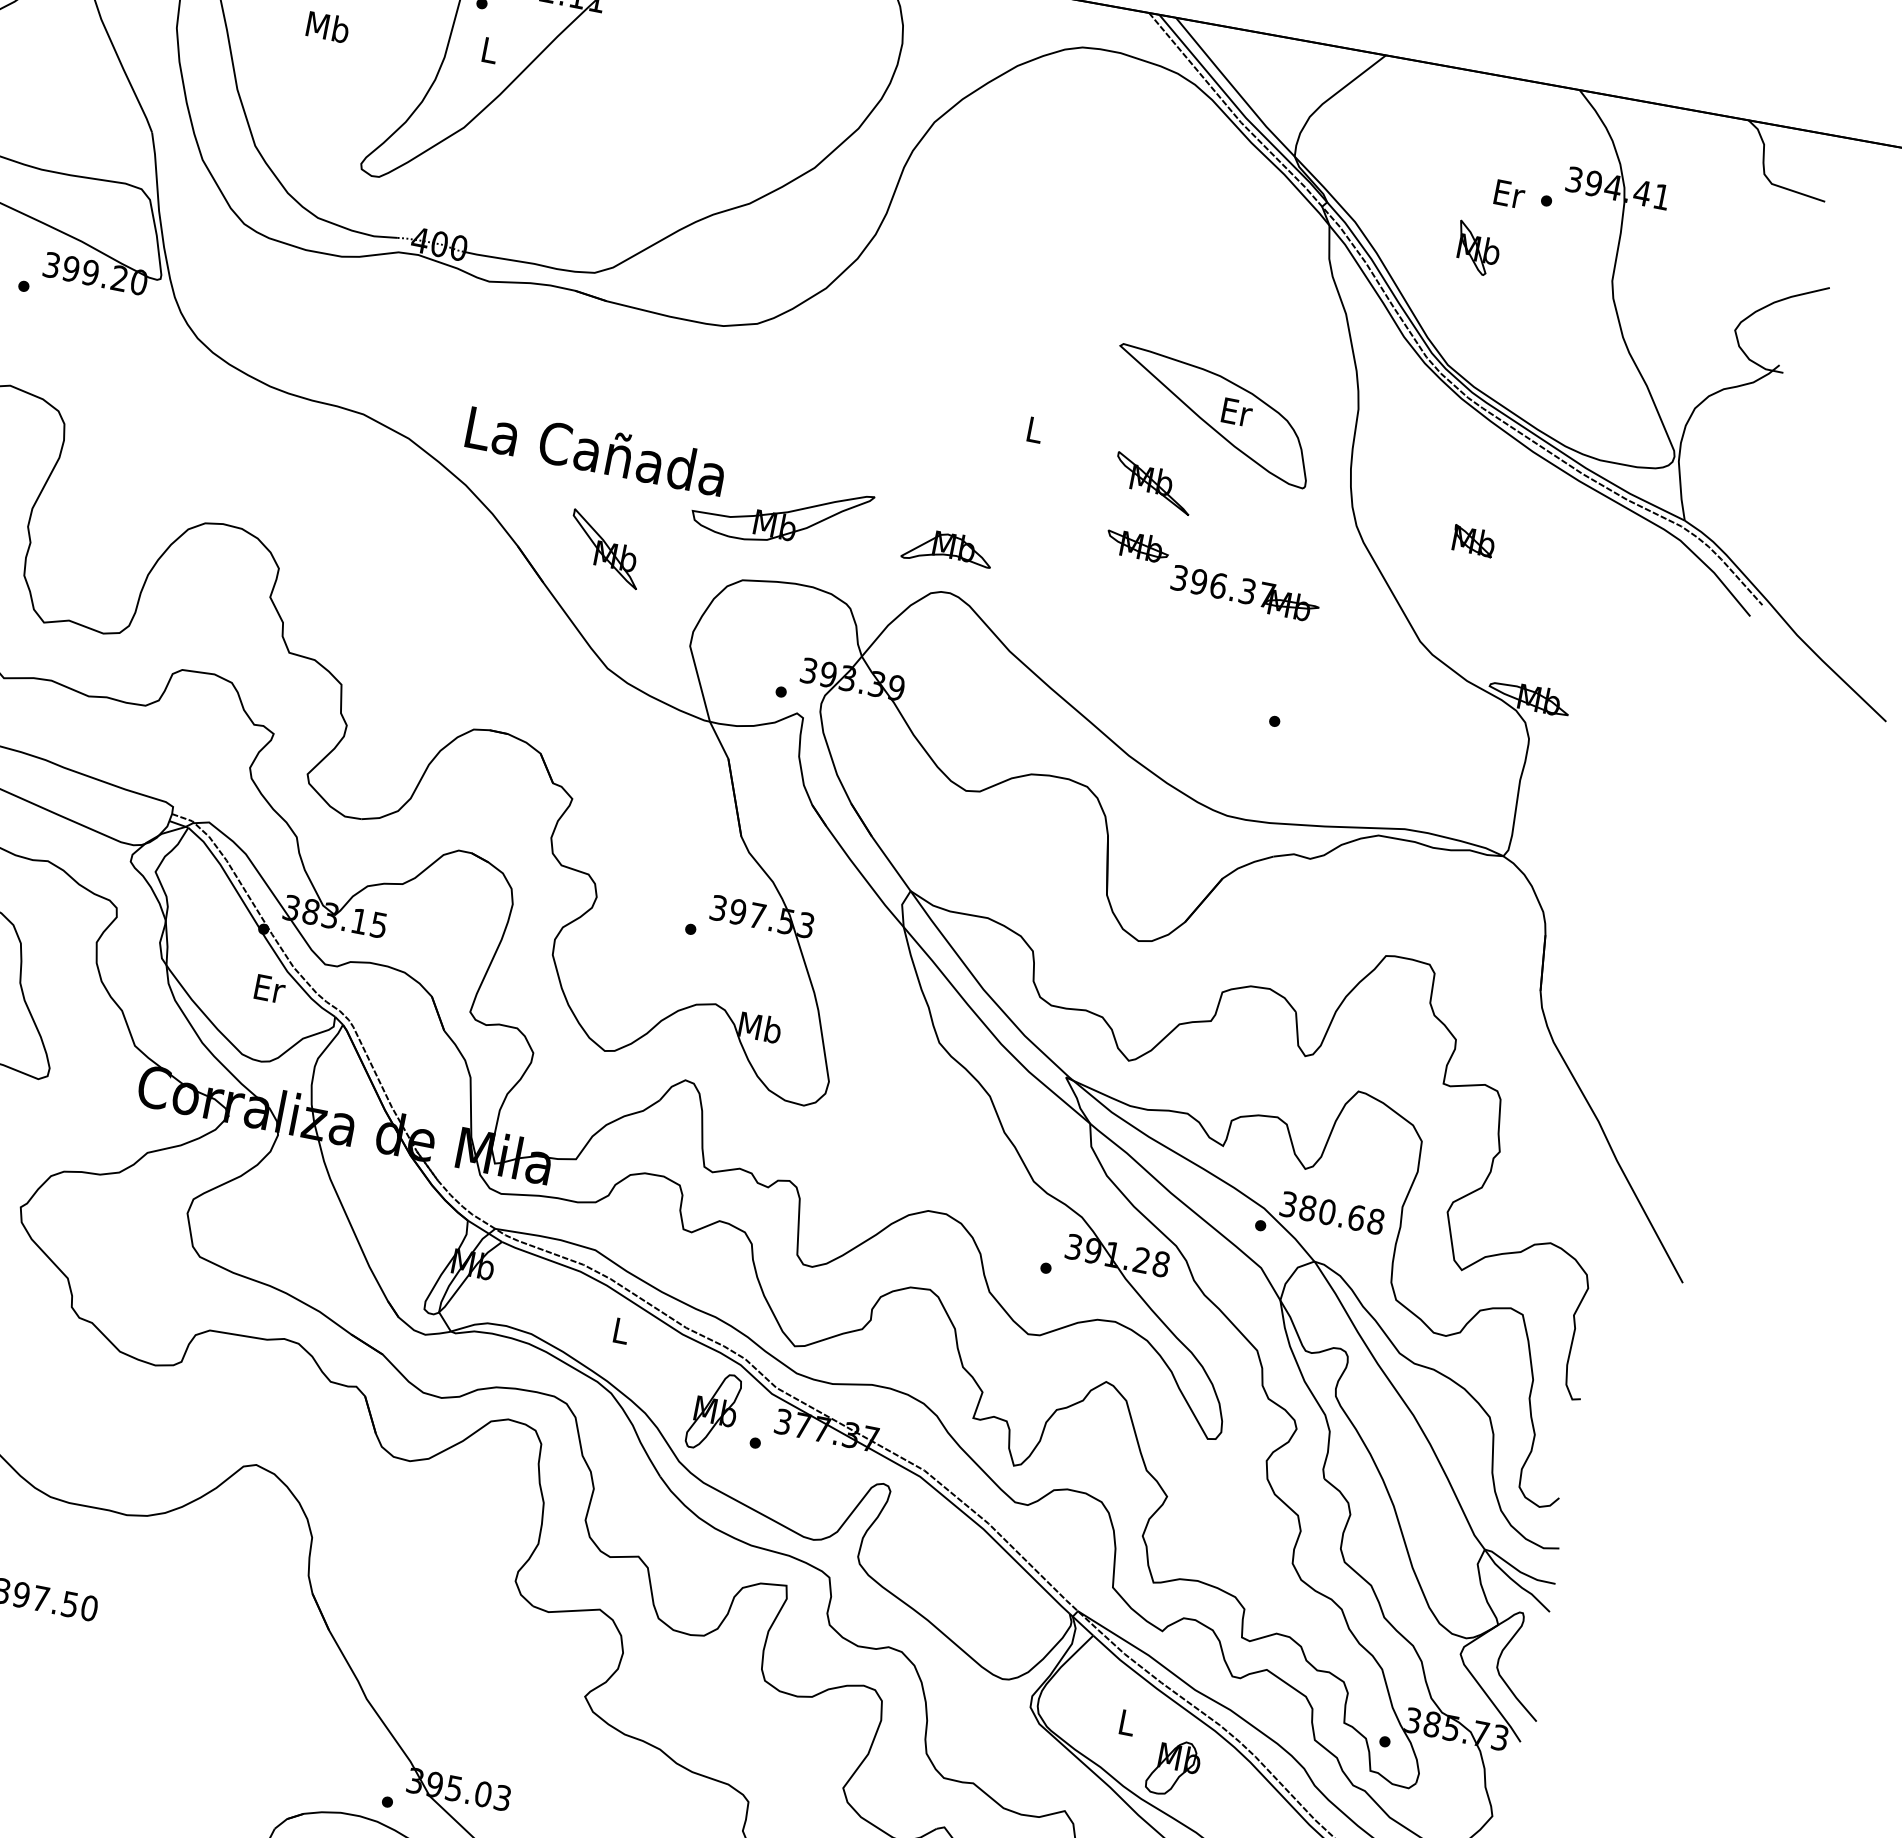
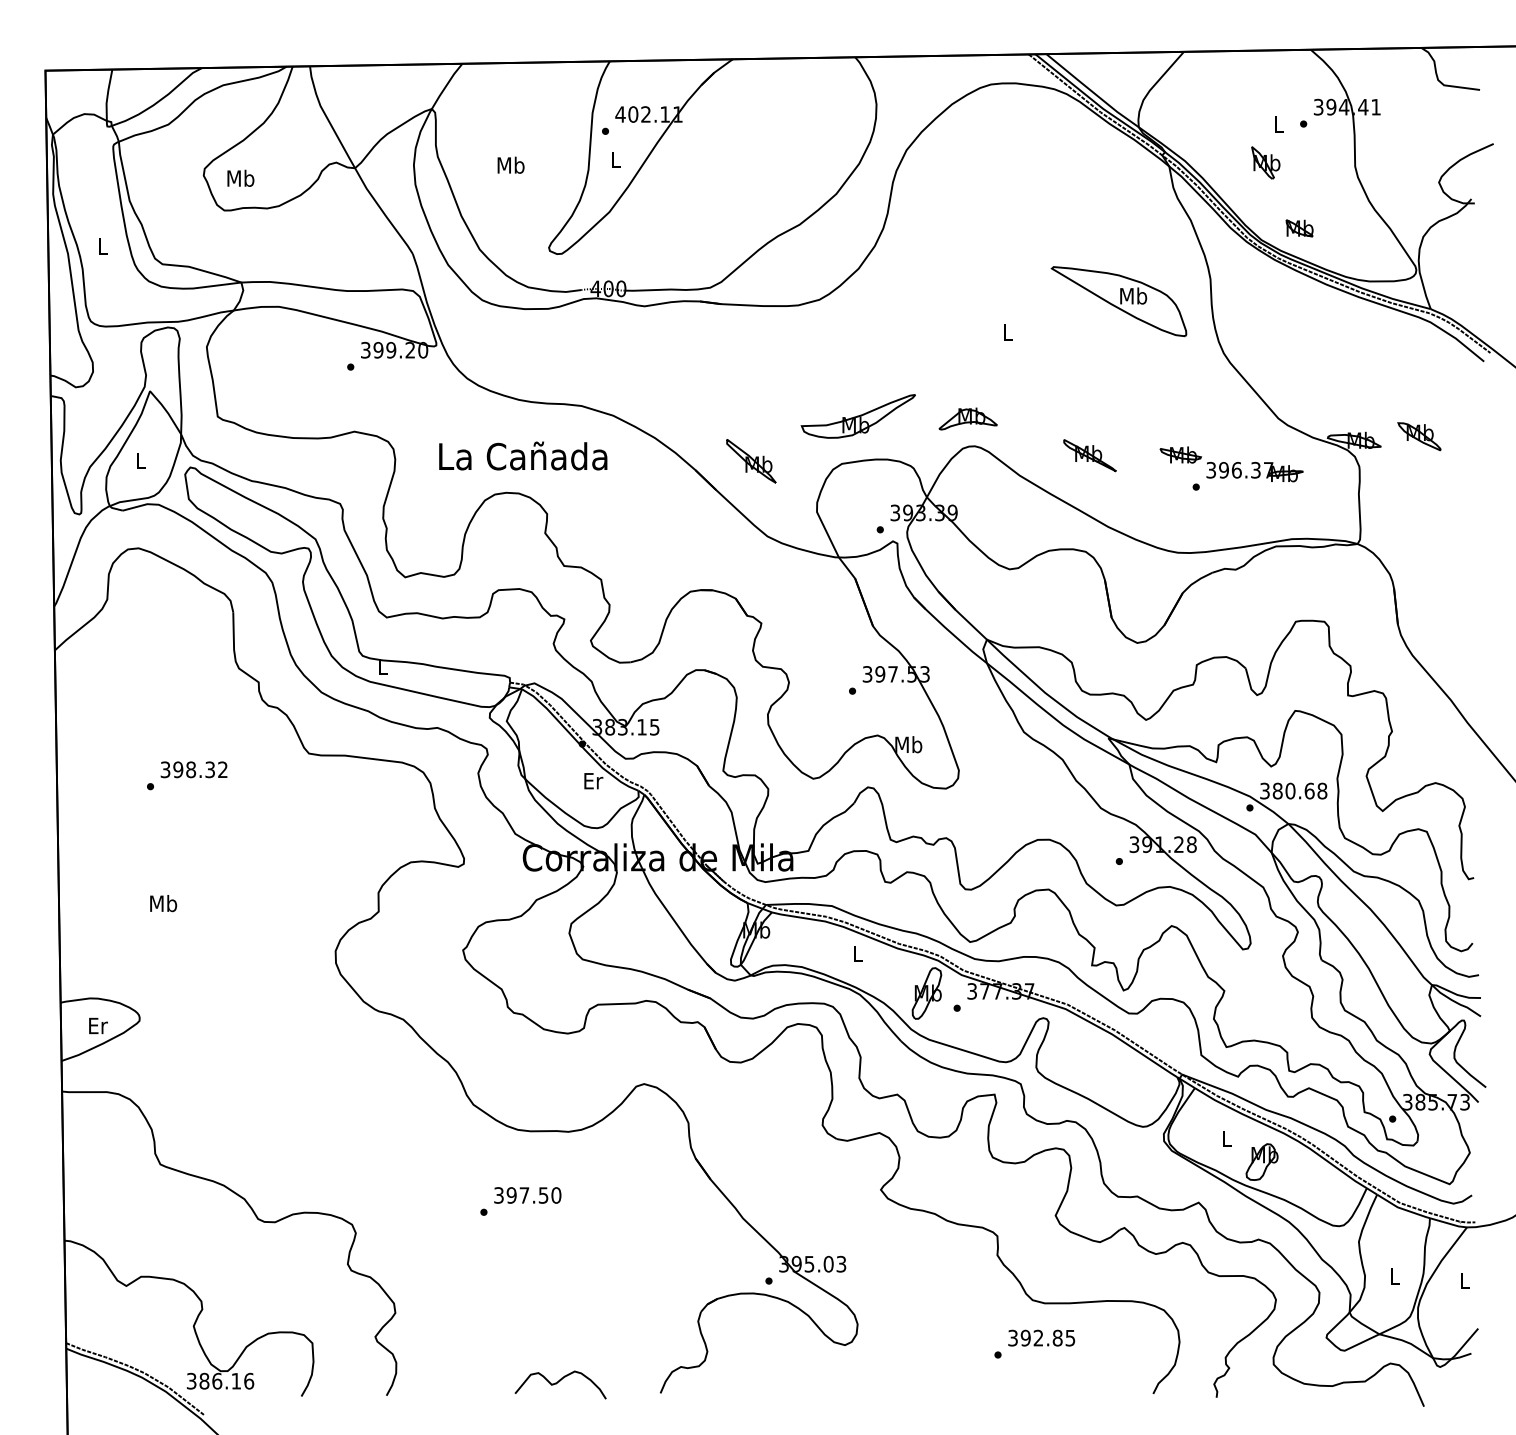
text: (1509, 194) -> (1279, 124), Er -> L
text: (1236, 411) -> (1133, 295), Er -> Mb
text: (596, 449) -> (523, 455), moved
part: (1152, 483) -> (1089, 455), moved
part: (1473, 541) -> (1299, 228), moved
part: (1212, 575) -> (1231, 464), moved
part: (1629, 711) -> (1419, 436), added

